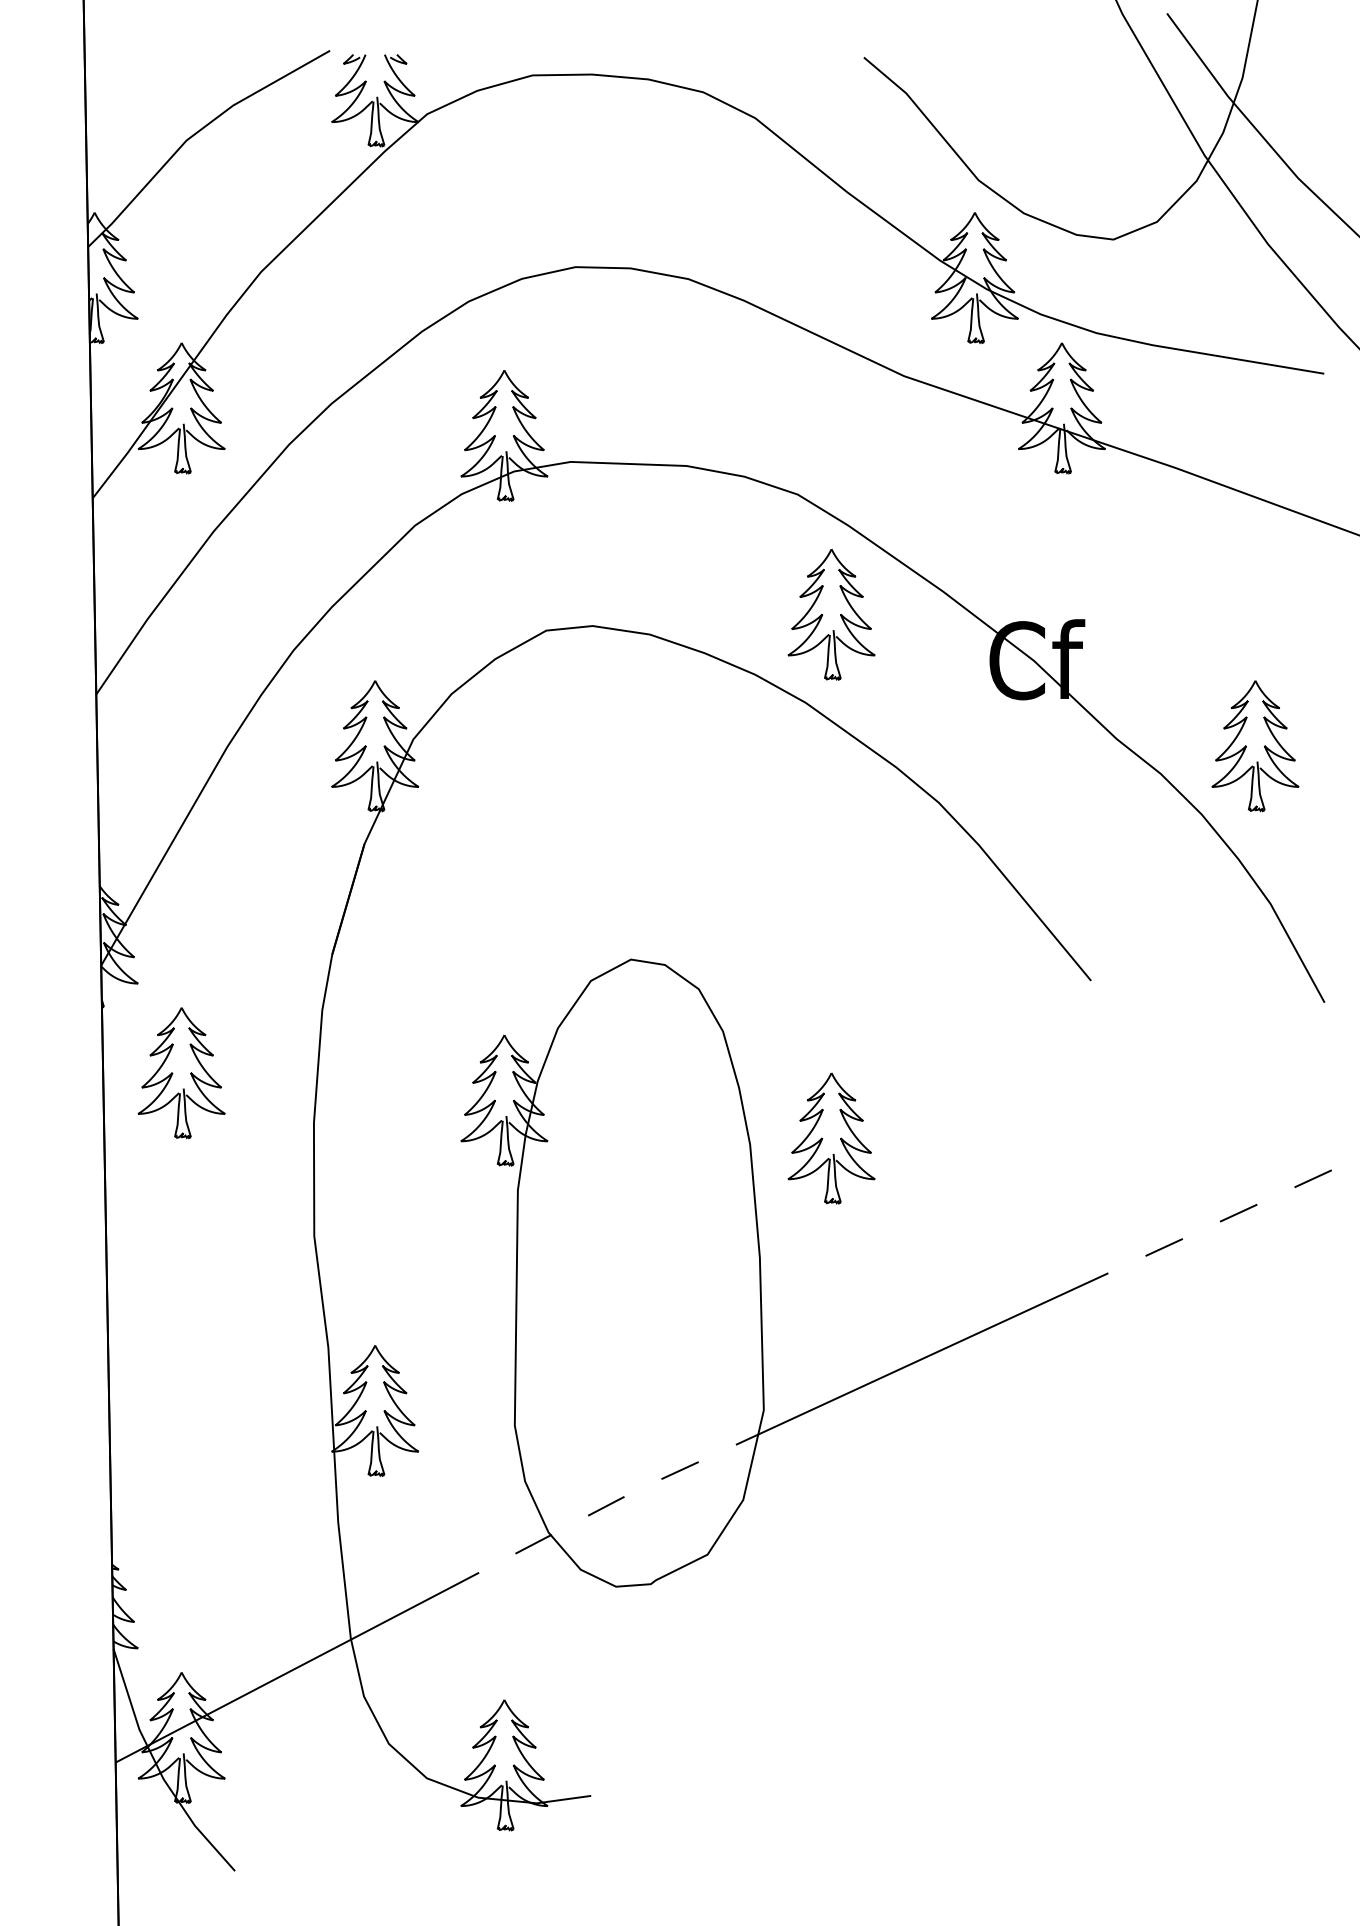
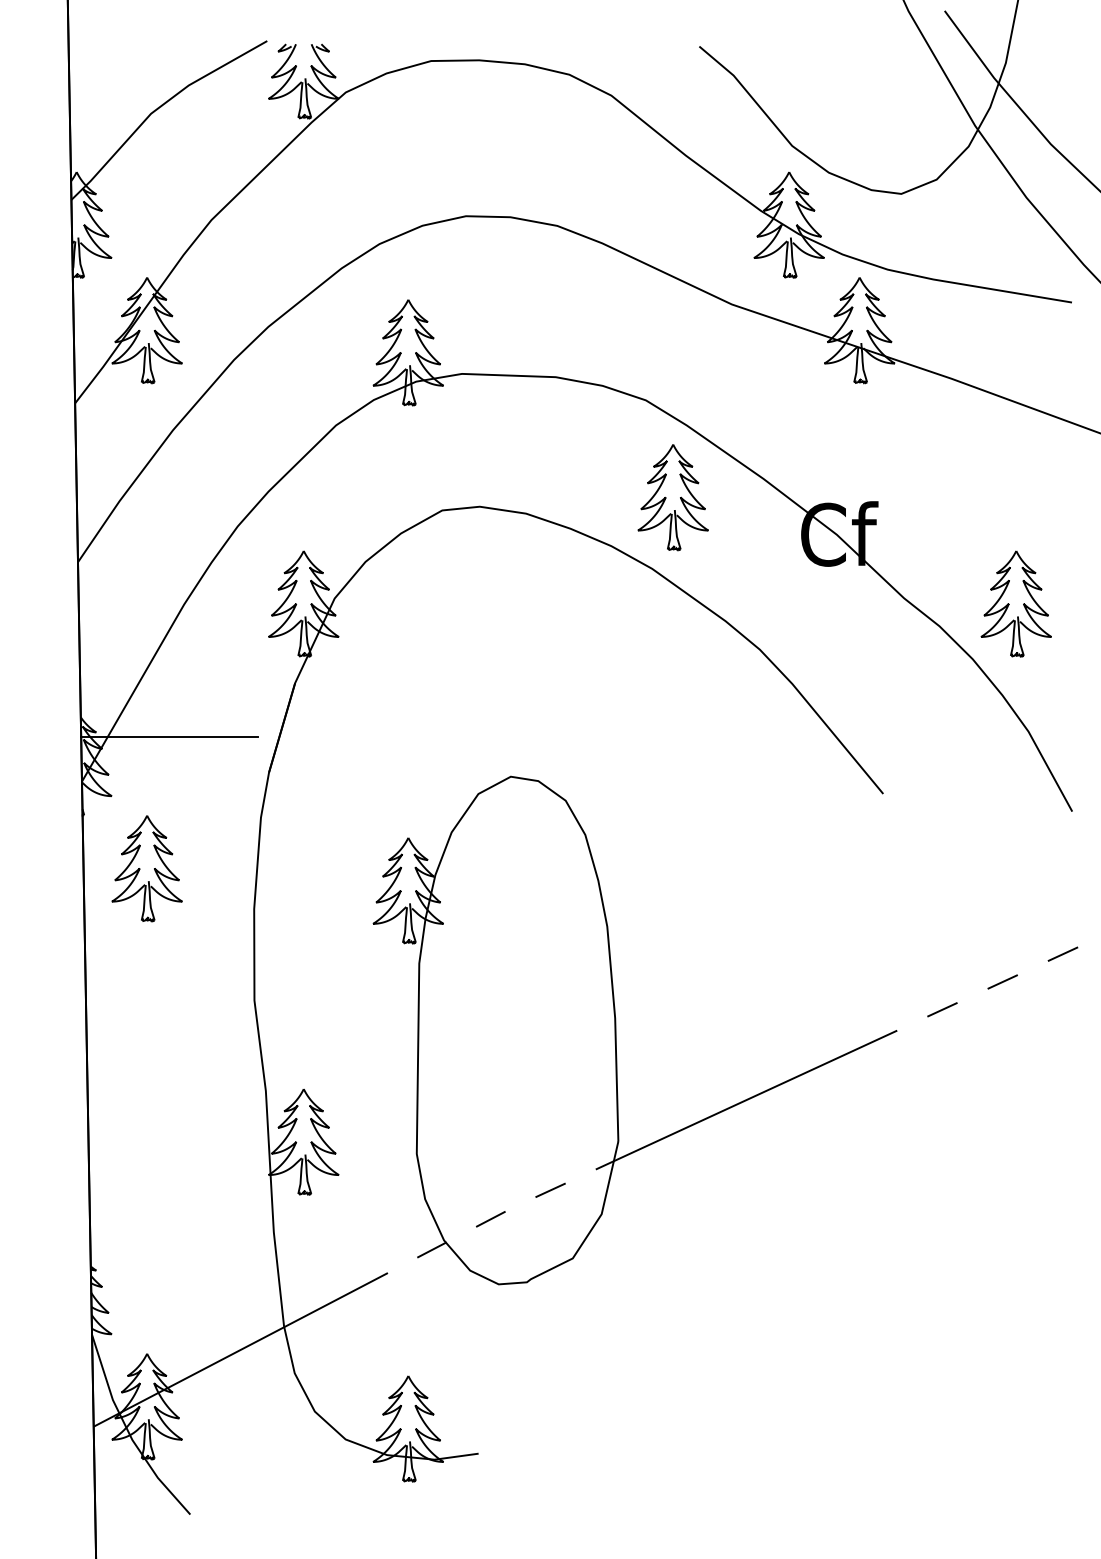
line: (209, 909) -> (169, 736), added
part: (830, 1138) -> (672, 921), removed

